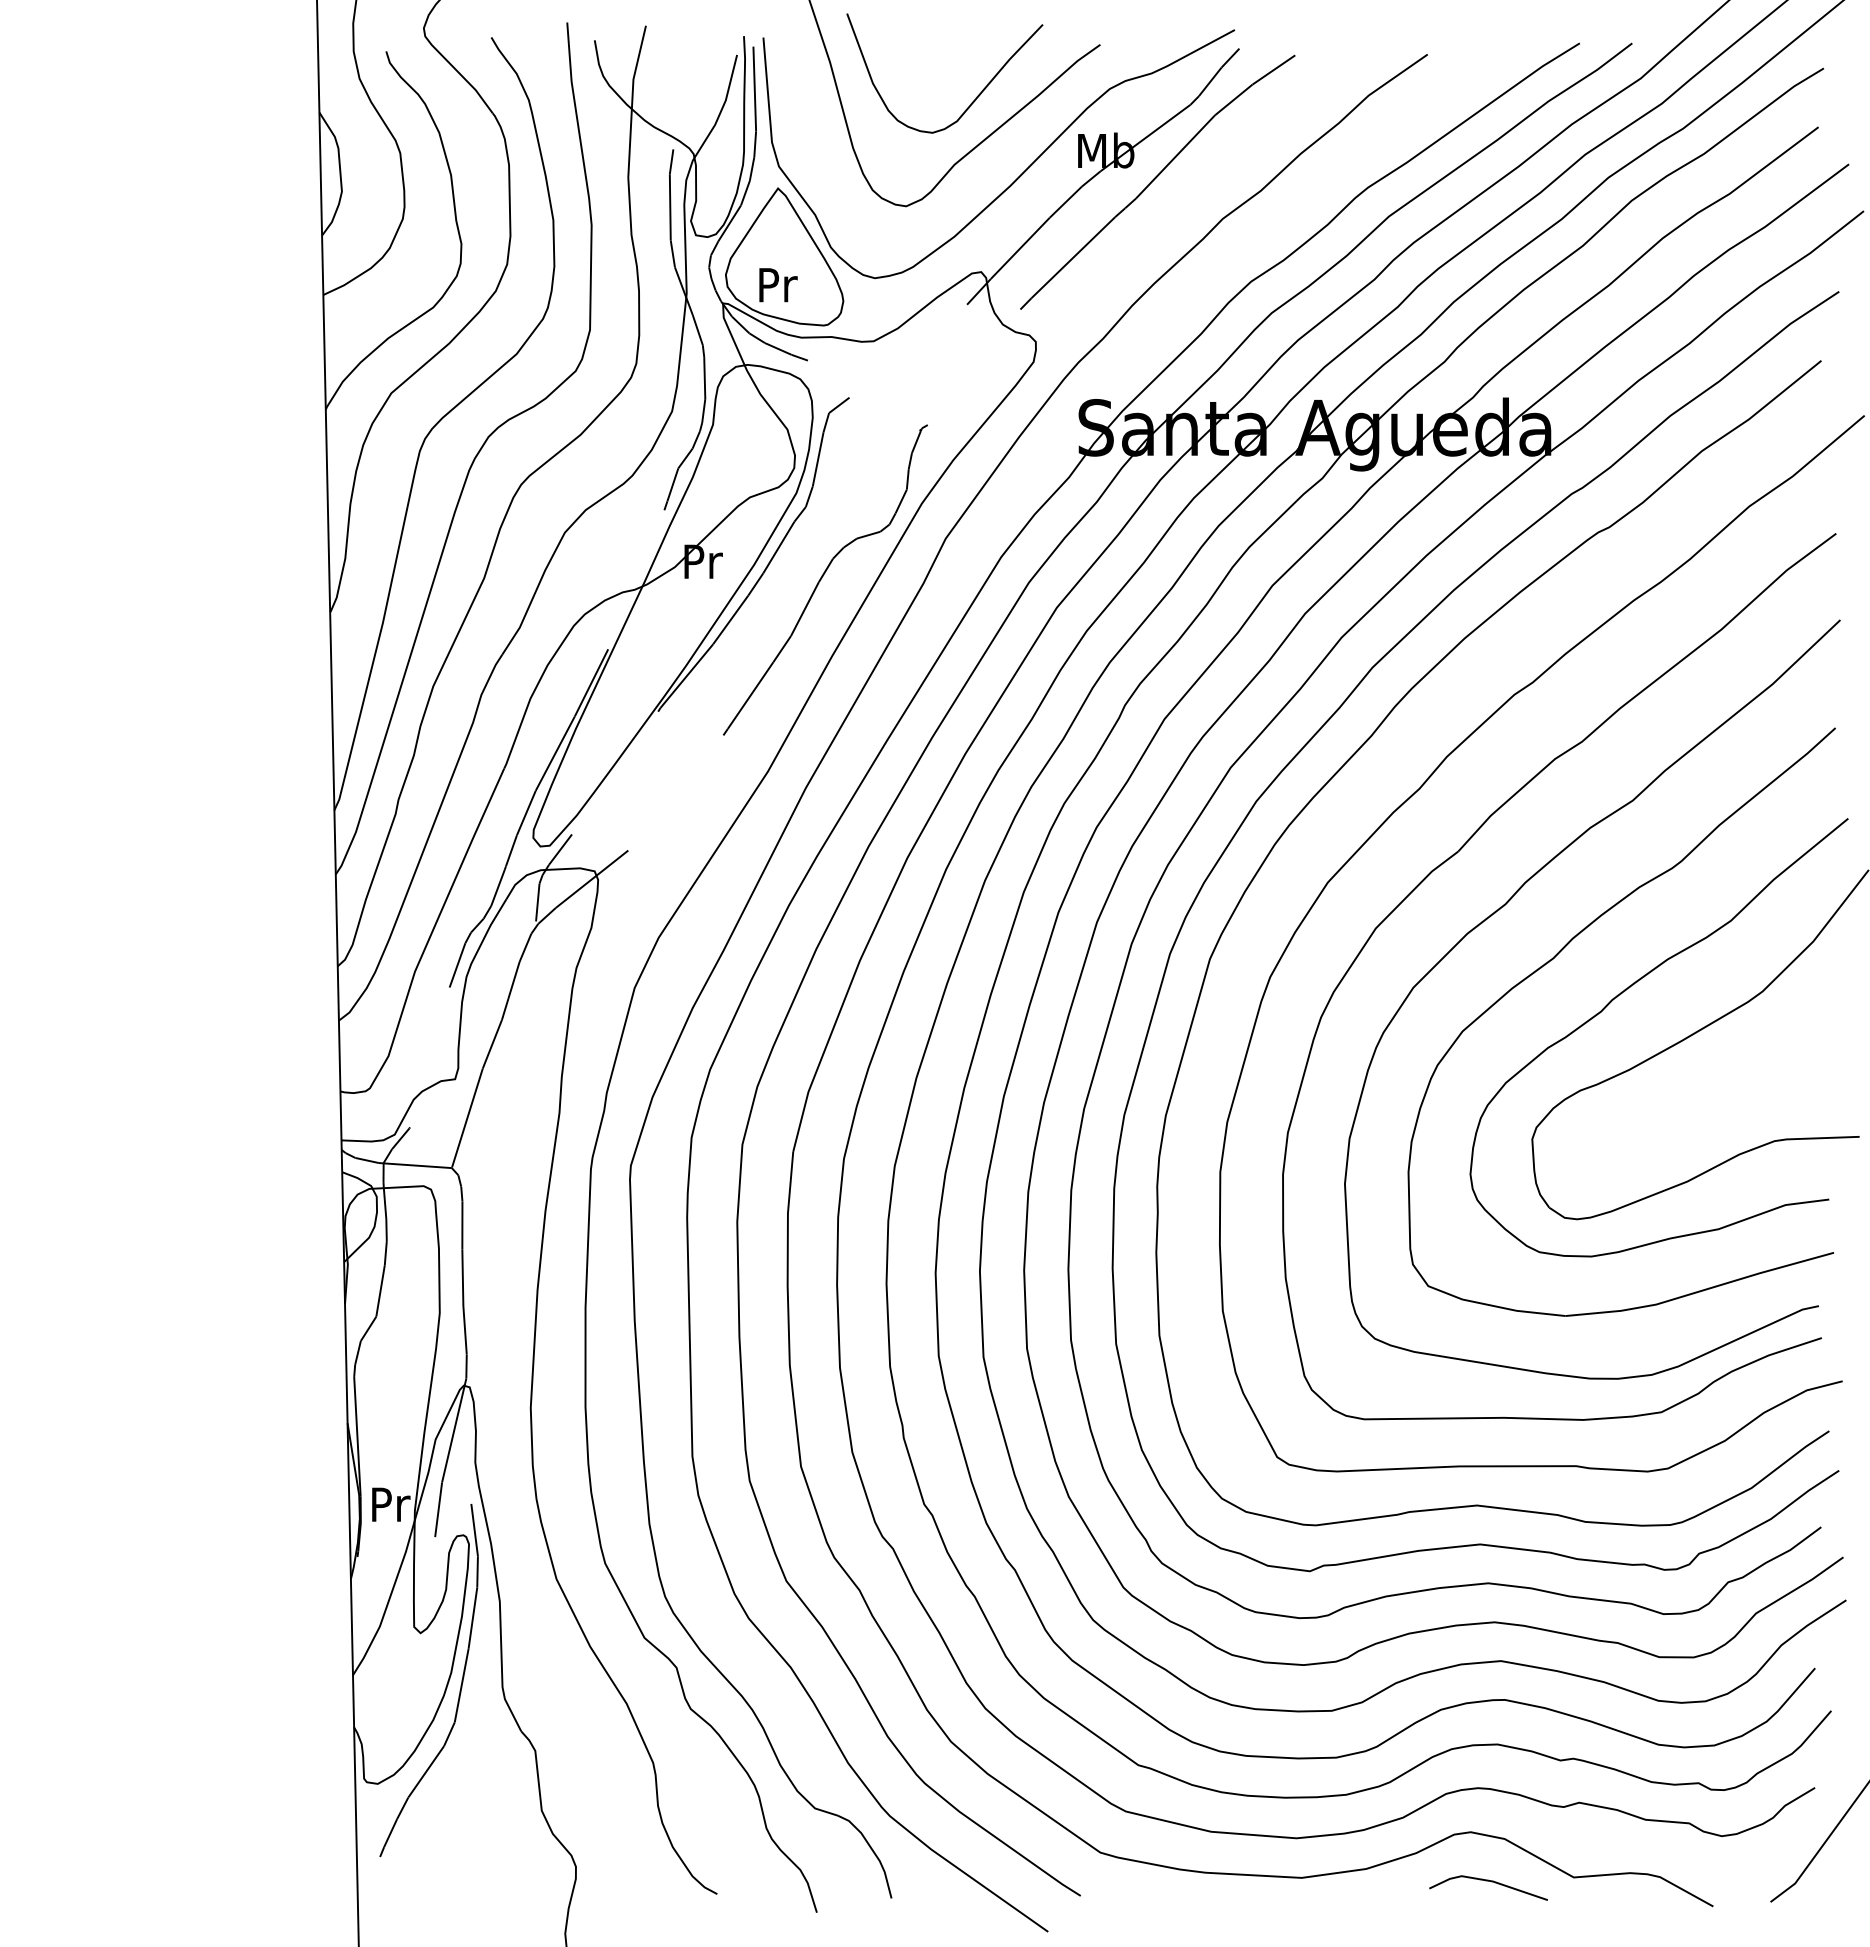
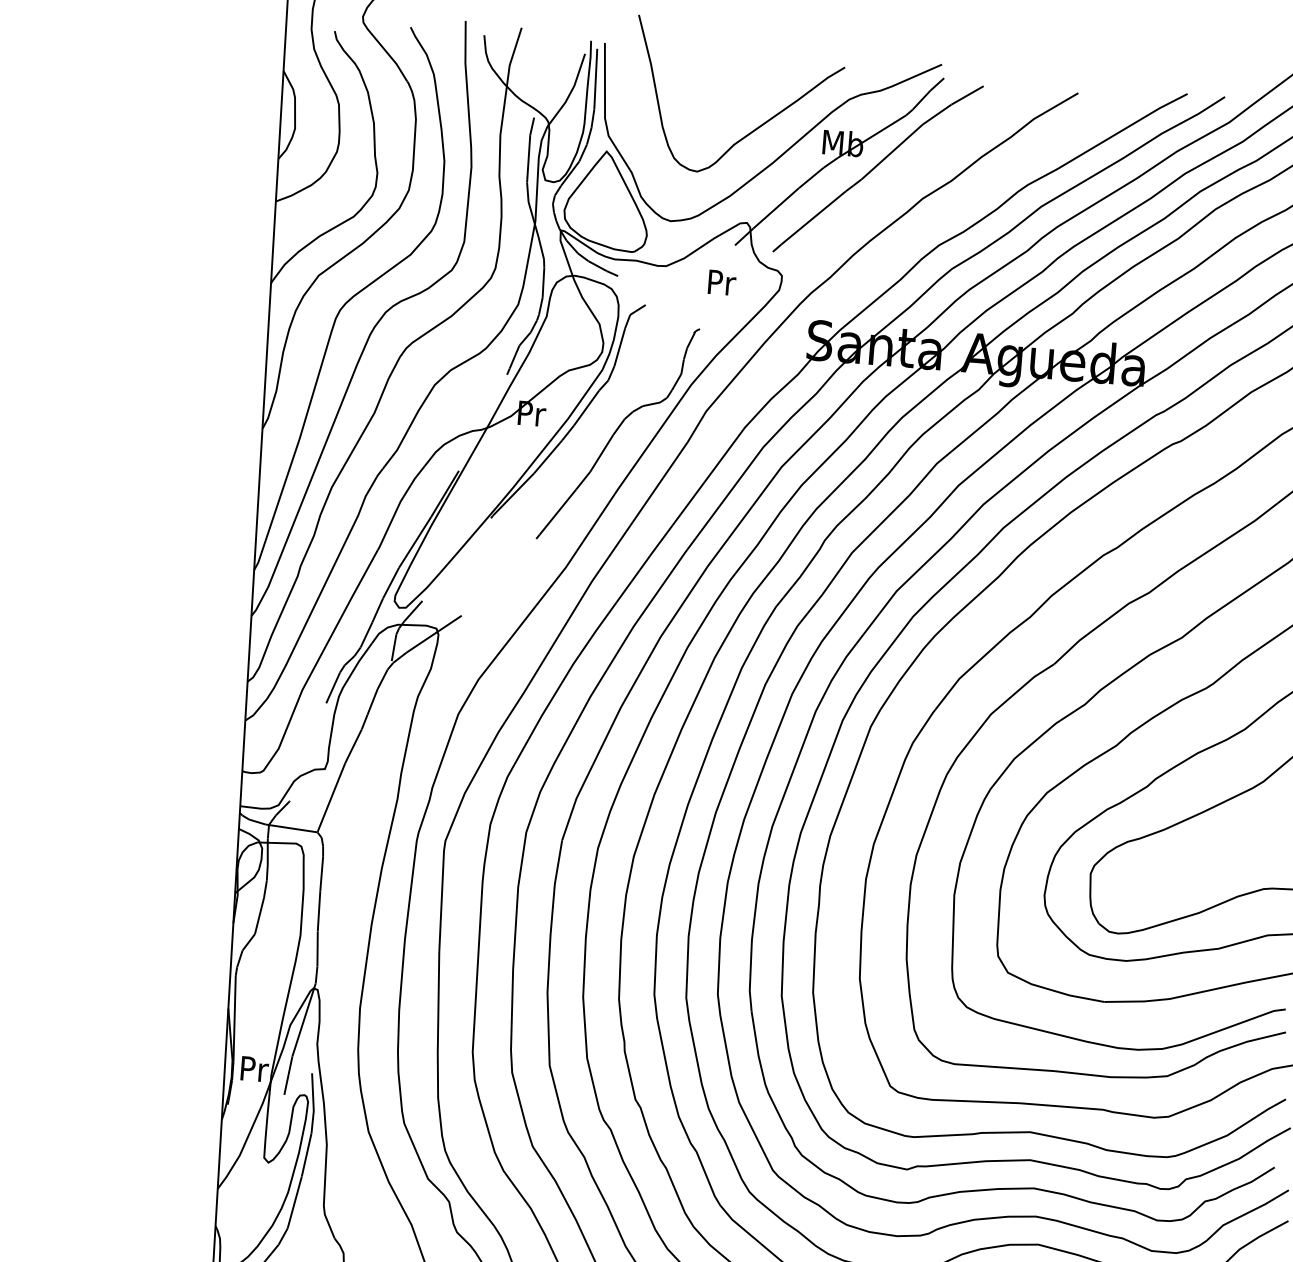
curve: (976, 96) -> (753, 97), removed
text: (778, 285) -> (722, 283), moved

